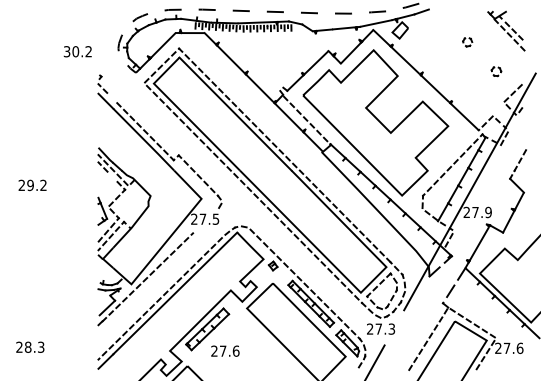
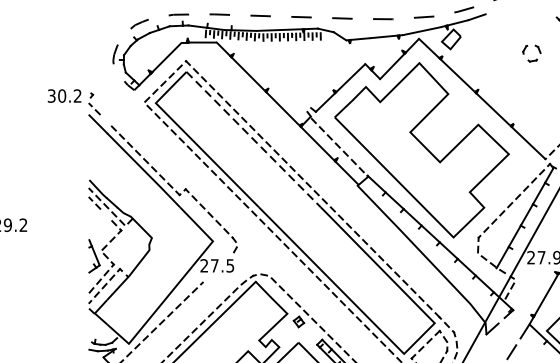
part: (467, 42) -> (531, 53), size x1.6
text: (77, 51) -> (64, 95), moved
line: (235, 114) -> (253, 140), solid -> dashed

